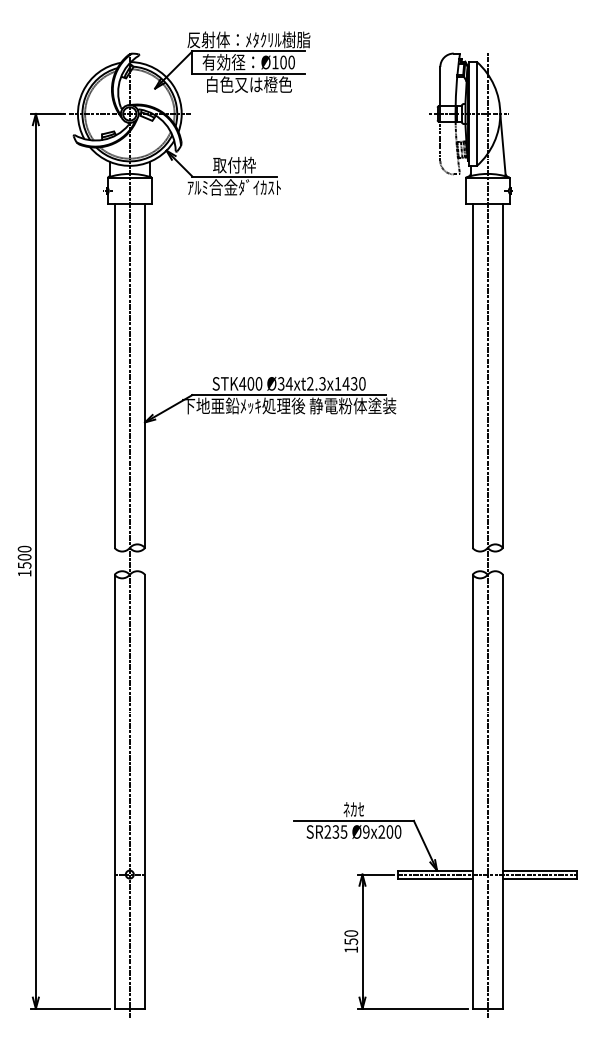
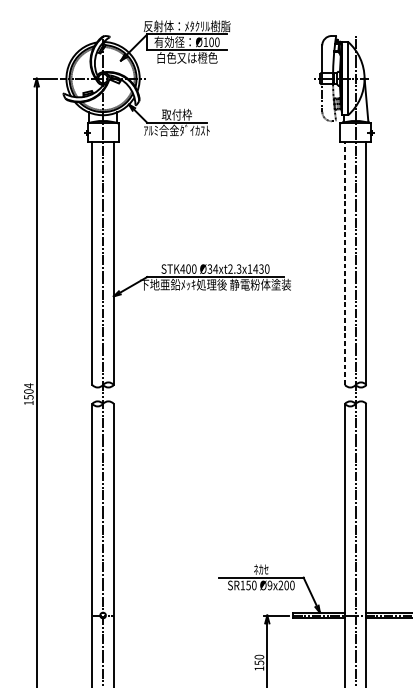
line: (472, 376) -> (344, 263), solid -> dashed
text: (24, 548) -> (28, 385), 1500 -> 1504
text: (335, 831) -> (248, 585), SR235 -> SR150

